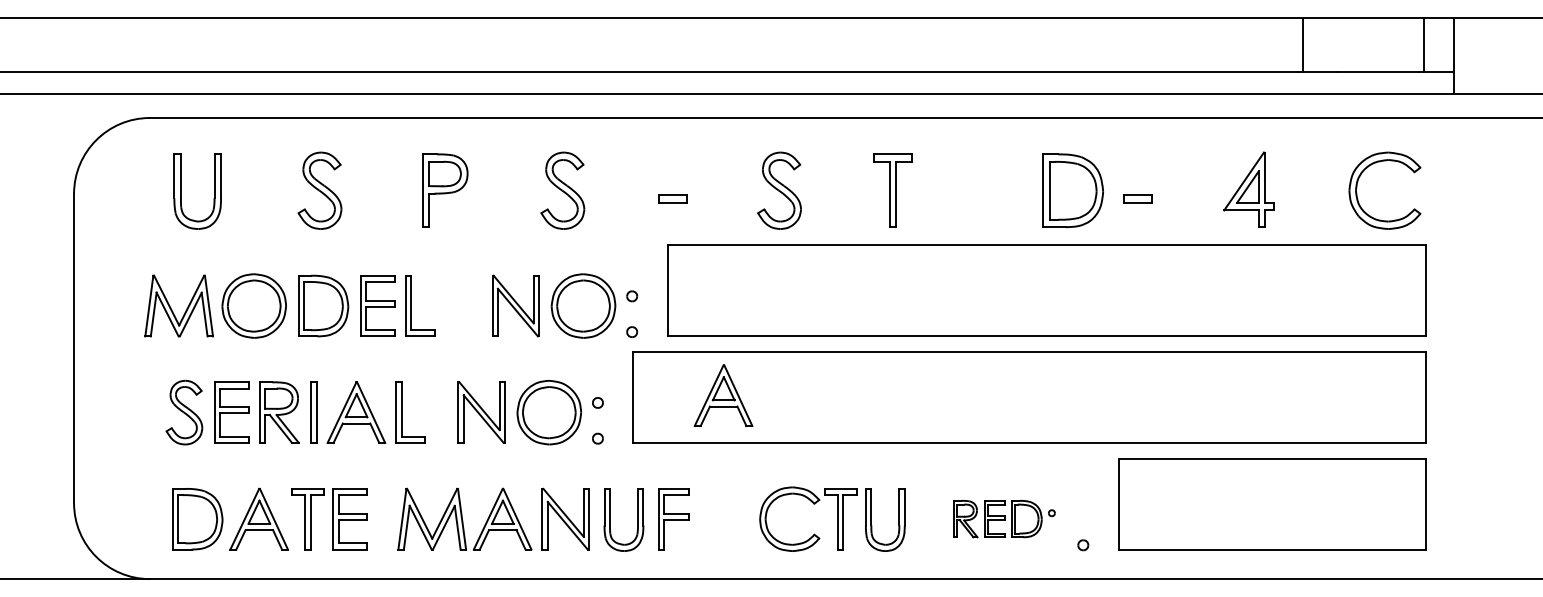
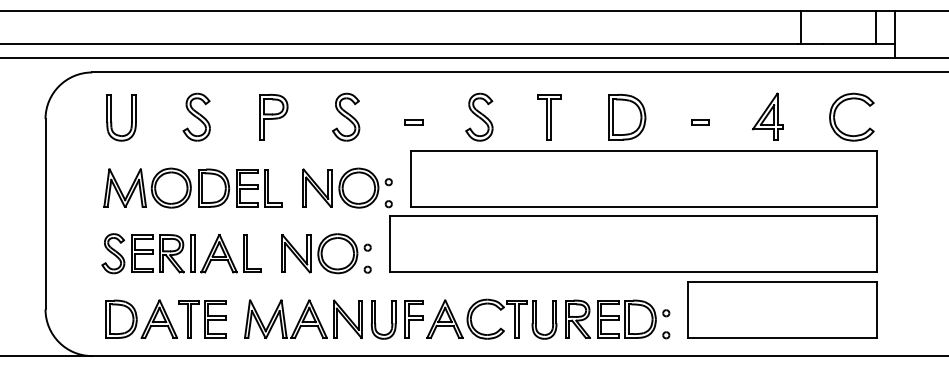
part: (1073, 191) -> (627, 117), moved
part: (288, 305) -> (192, 187), moved
part: (722, 394) -> (444, 318), moved
part: (1003, 517) -> (617, 318), size x1.67

